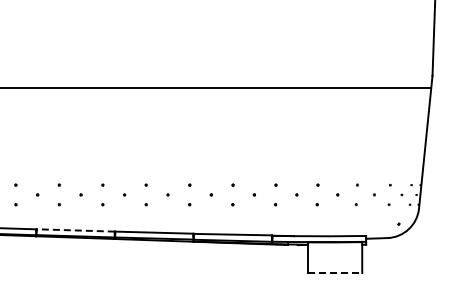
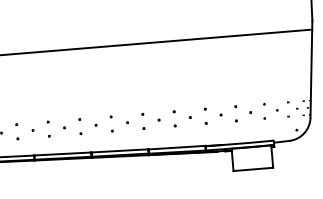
line: (75, 230) -> (62, 154), dashed -> solid
line: (335, 273) -> (253, 169), dashed -> solid

